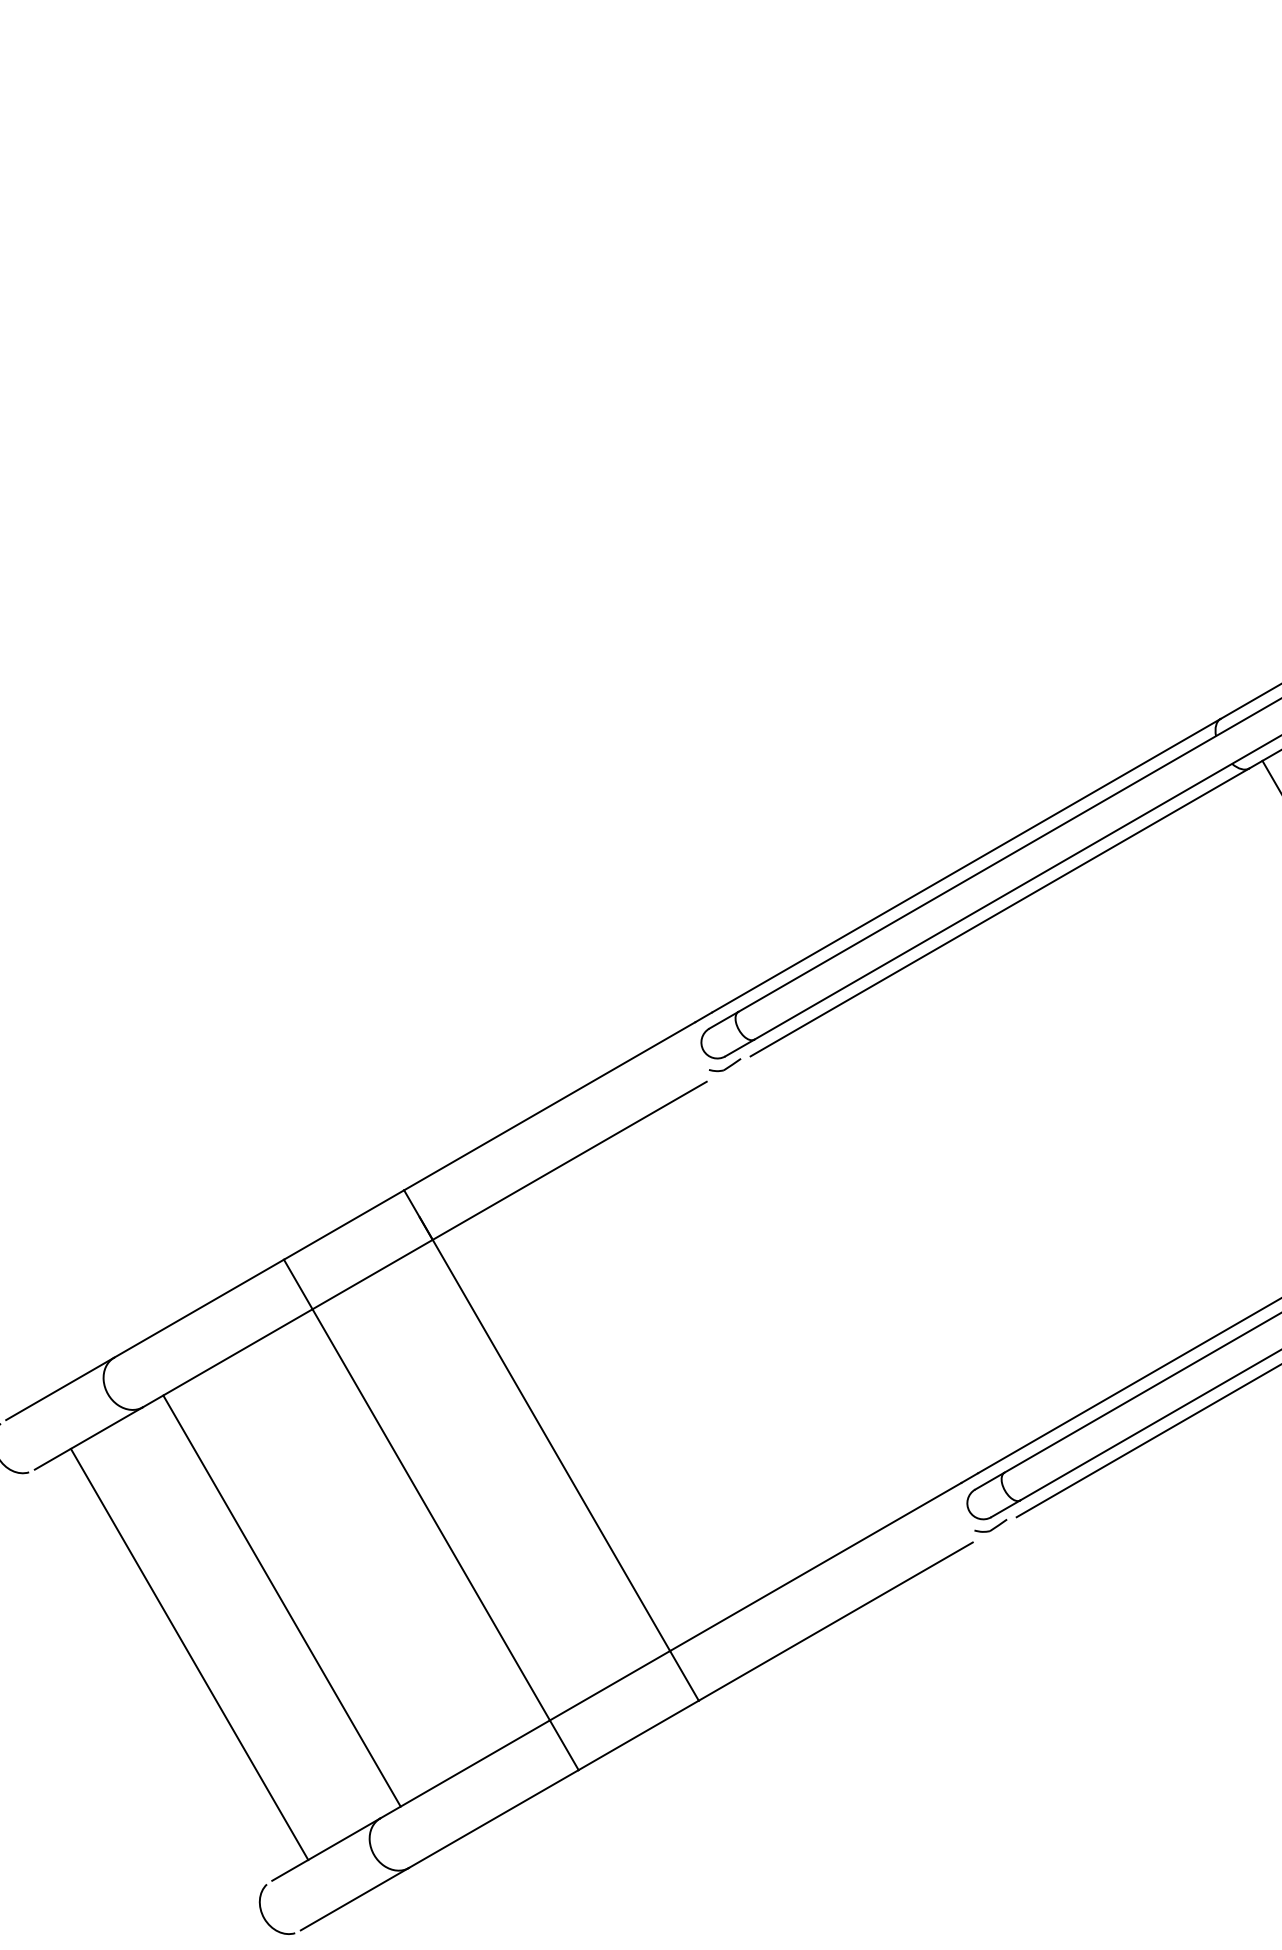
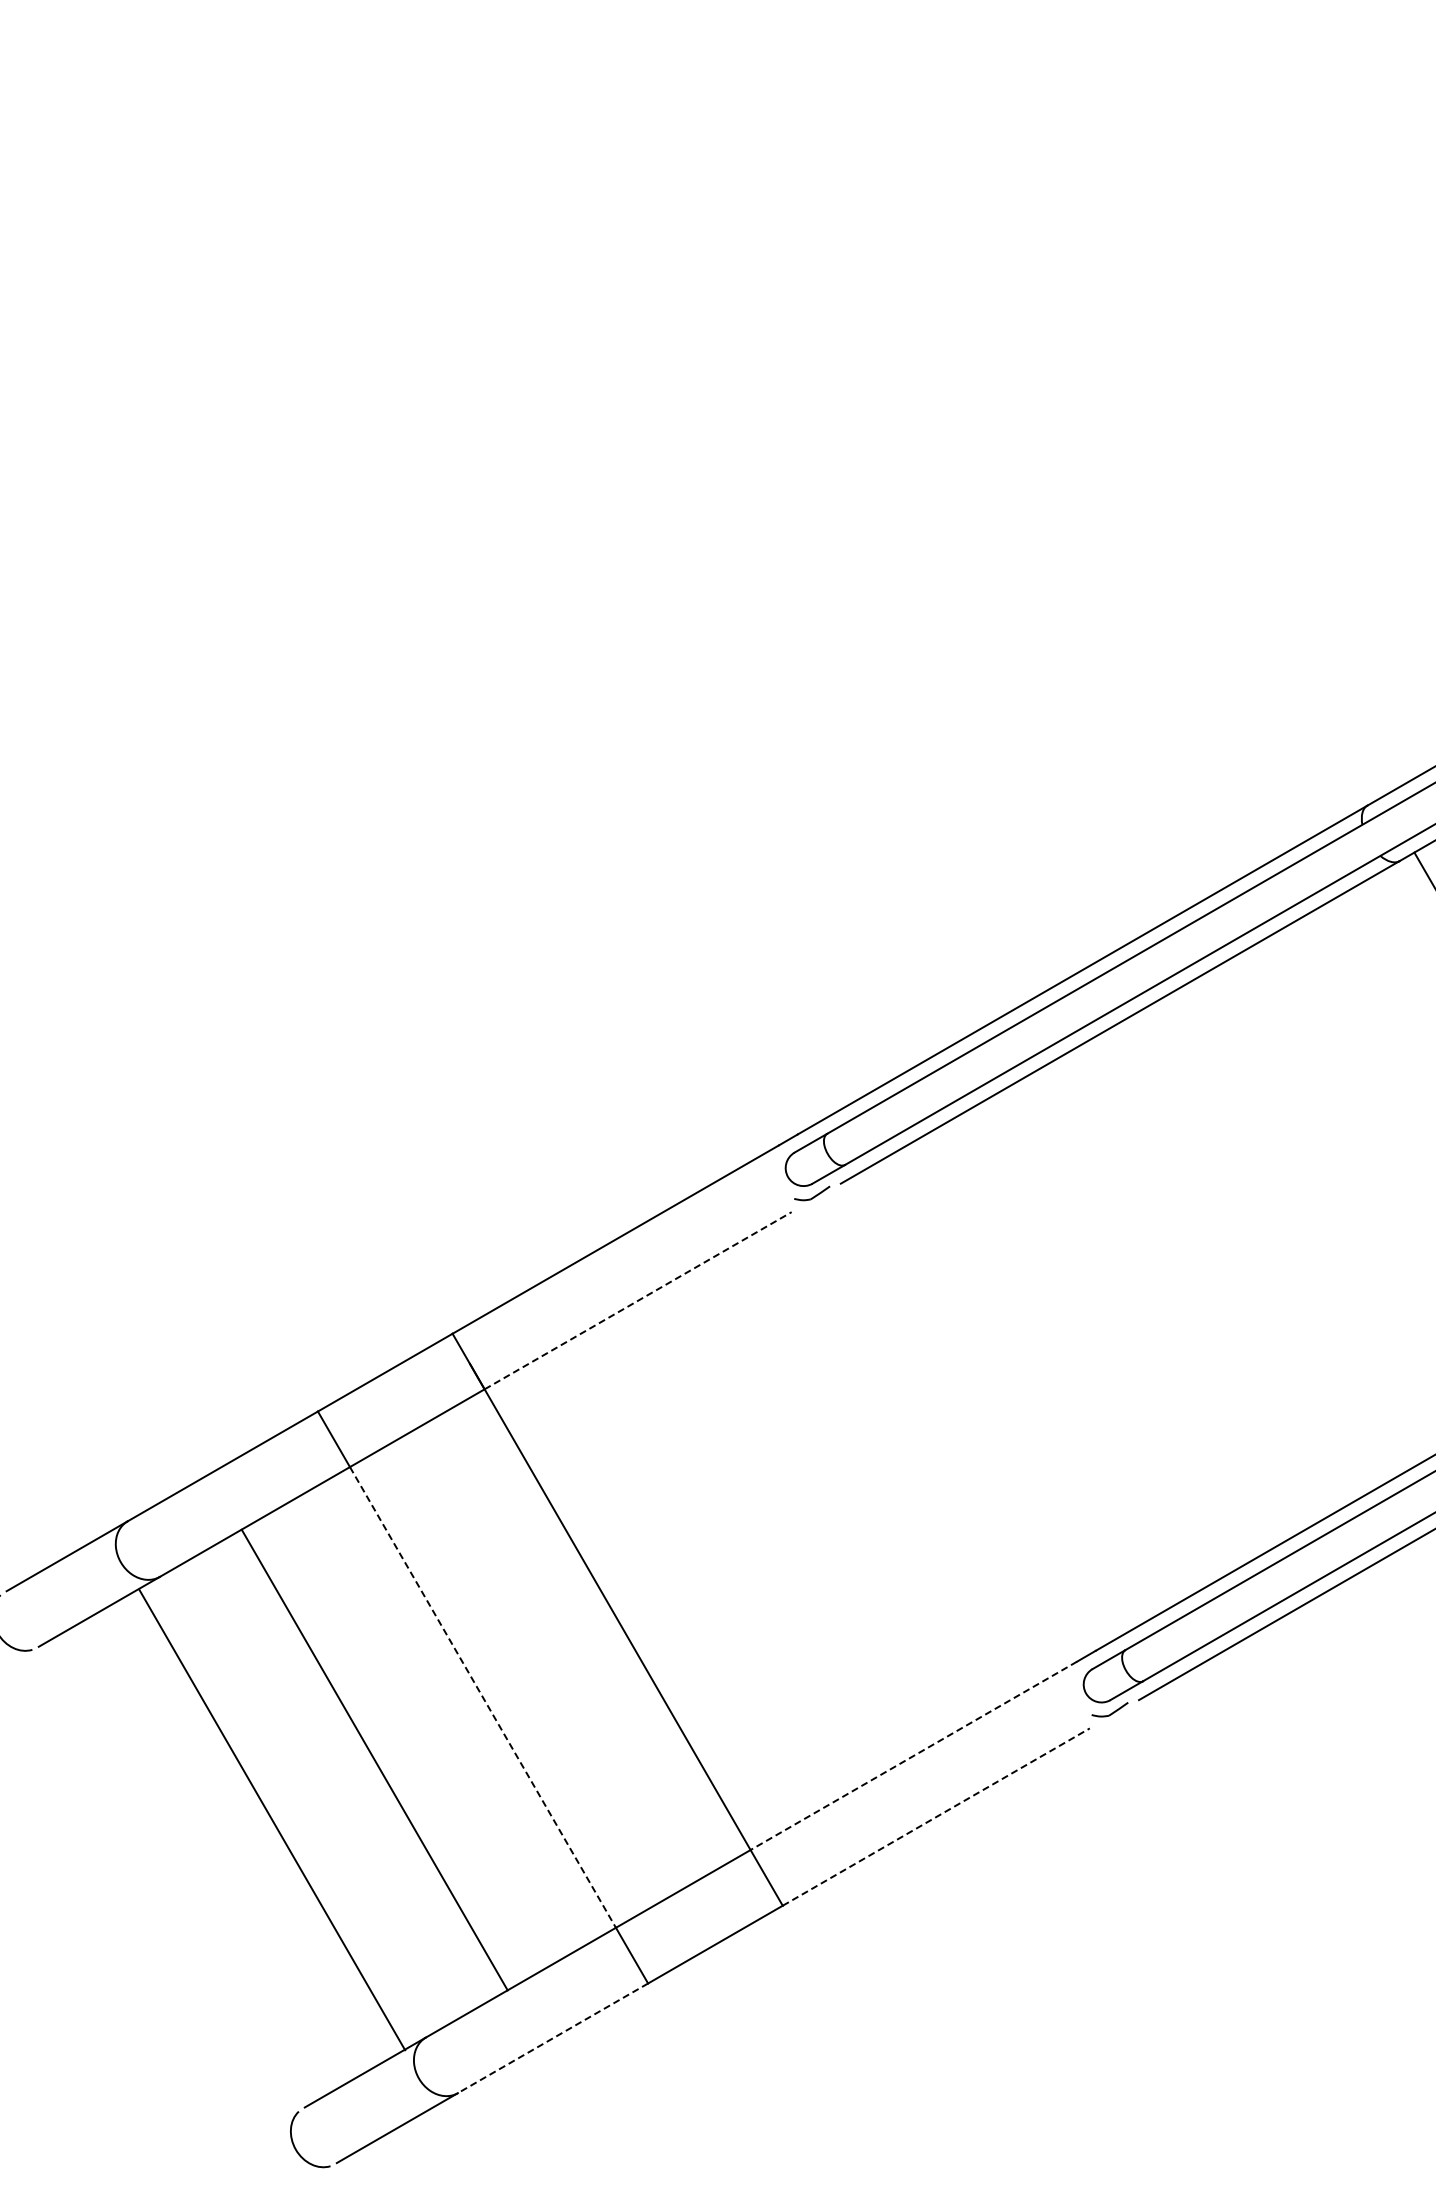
line: (570, 1160) -> (638, 1300), solid -> dashed
line: (430, 1514) -> (482, 1697), solid -> dashed
line: (815, 1567) -> (913, 1756), solid -> dashed
line: (281, 1600) -> (374, 1759), moved
line: (835, 1621) -> (936, 1816), solid -> dashed
line: (189, 1654) -> (272, 1819), moved
line: (494, 1819) -> (553, 2038), solid -> dashed

